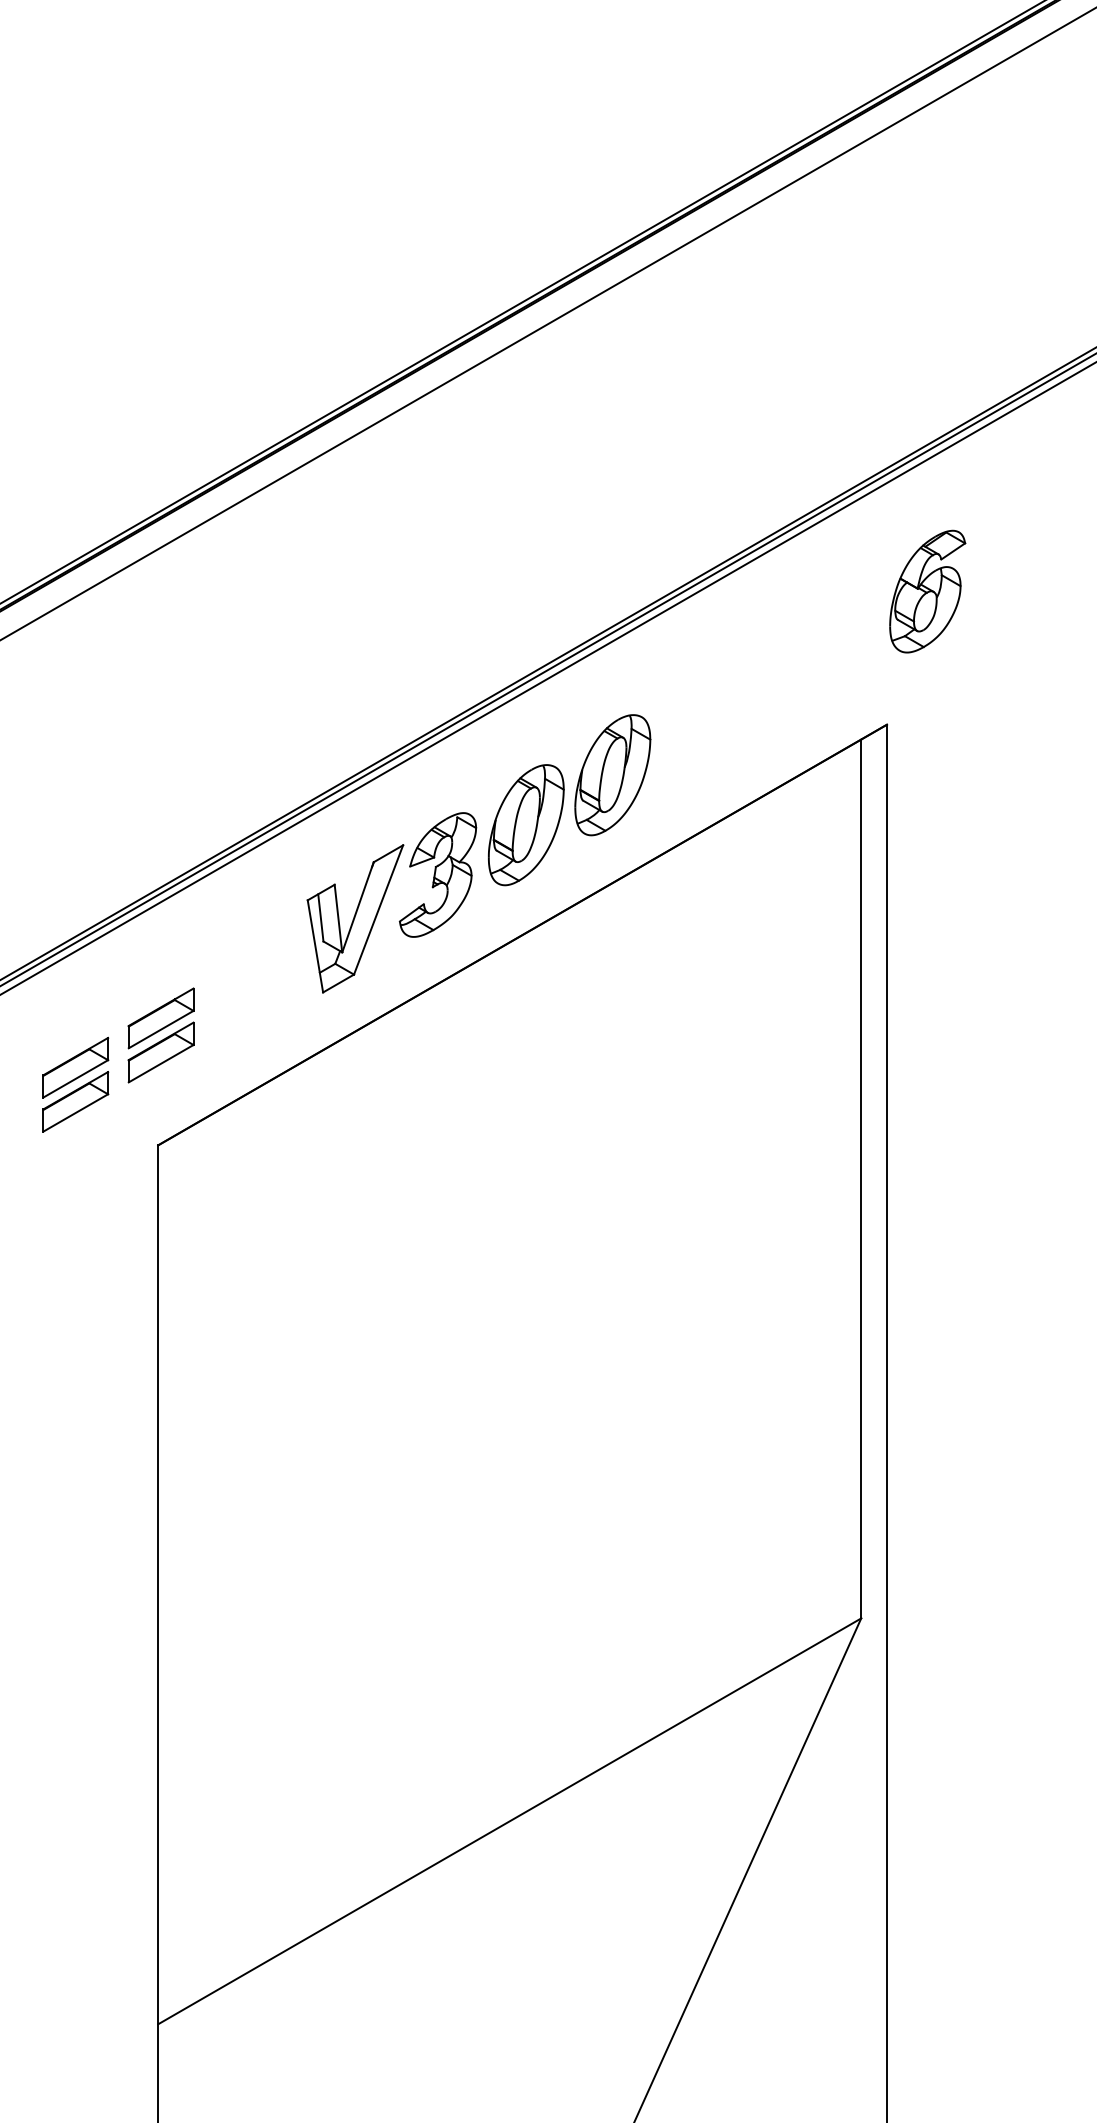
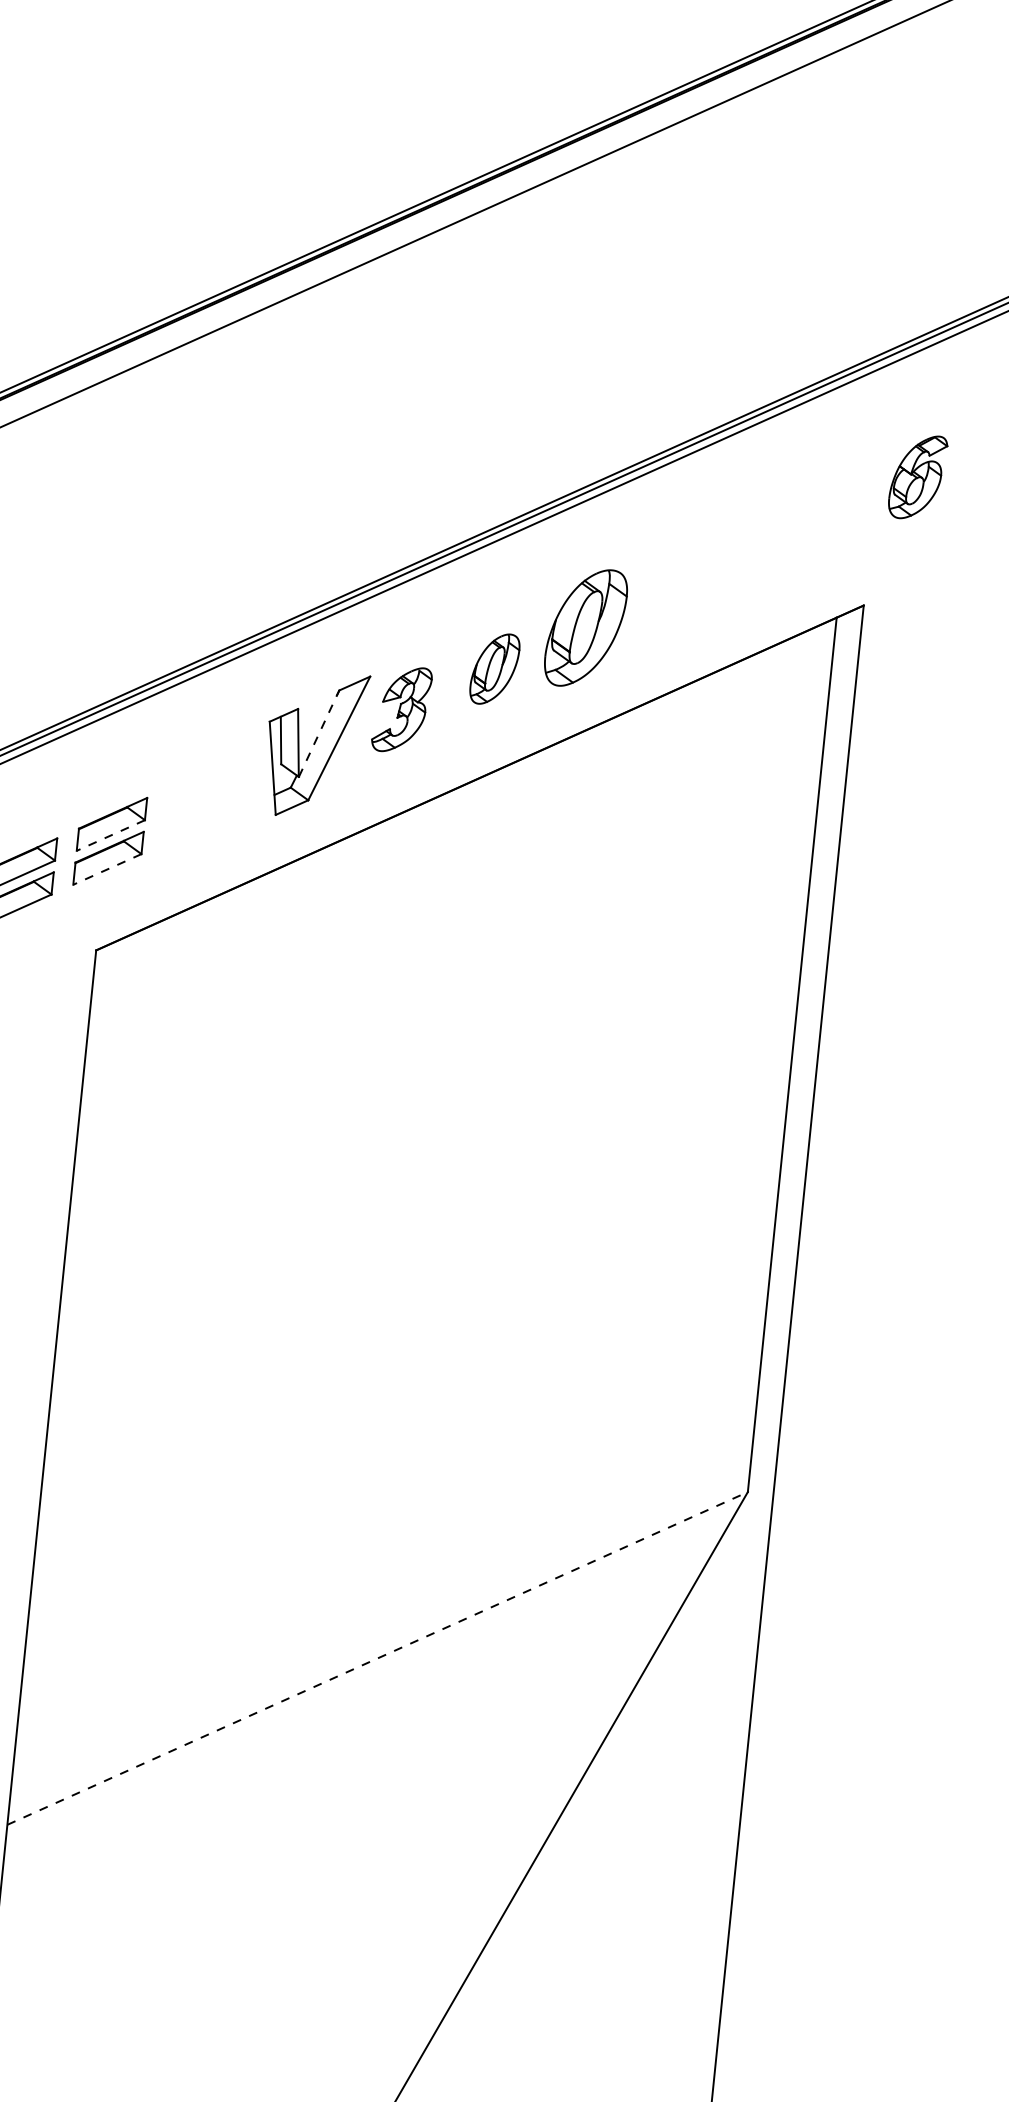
part: (927, 591) -> (917, 477), size x0.7
part: (526, 825) -> (494, 669), size x0.6
part: (437, 874) -> (401, 709), size x0.7
line: (358, 907) -> (319, 733), solid -> dashed
line: (160, 1029) -> (110, 835), solid -> dashed
line: (160, 1063) -> (106, 869), solid -> dashed
line: (509, 1821) -> (377, 1658), solid -> dashed

